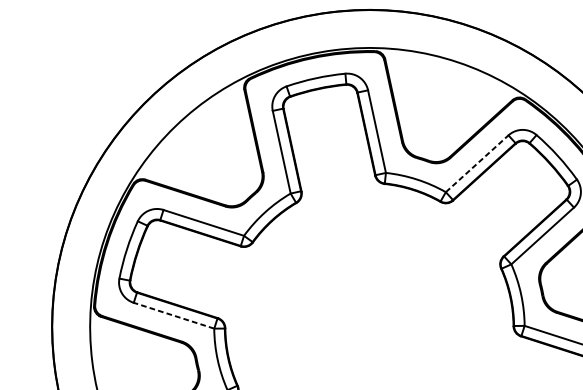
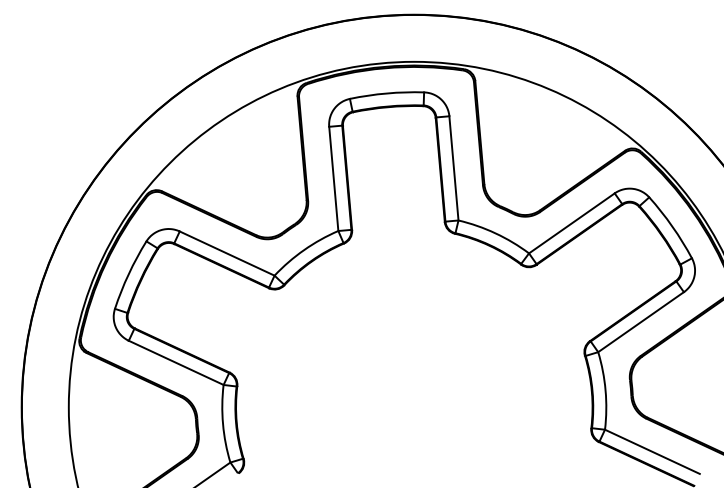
line: (477, 163) -> (572, 223), dashed -> solid
line: (173, 315) -> (175, 362), dashed -> solid

